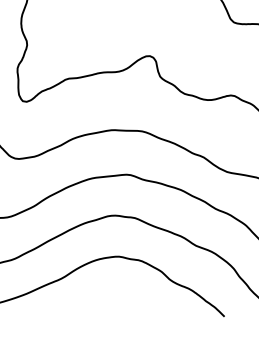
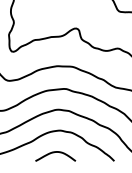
curve: (106, 301) -> (54, 153), added

